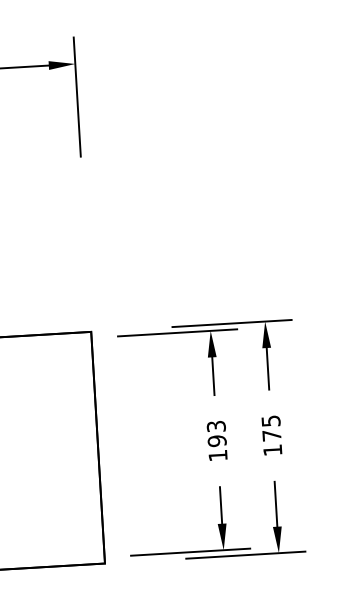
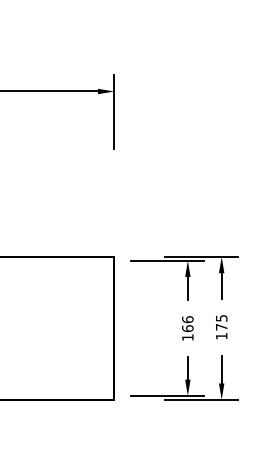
text: (216, 434) -> (187, 324), 193 -> 166

